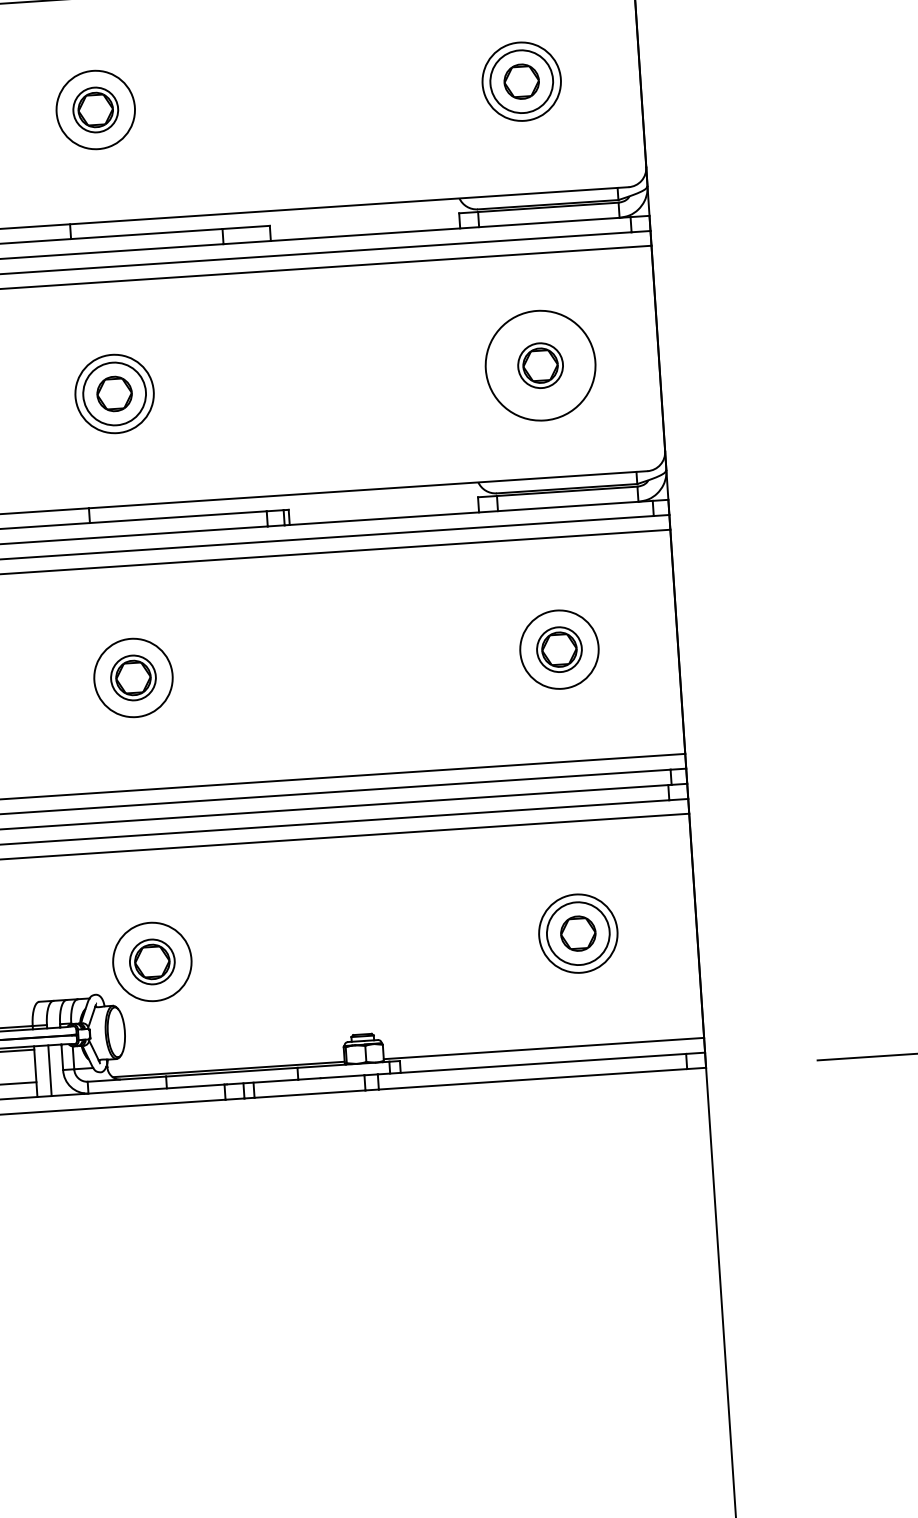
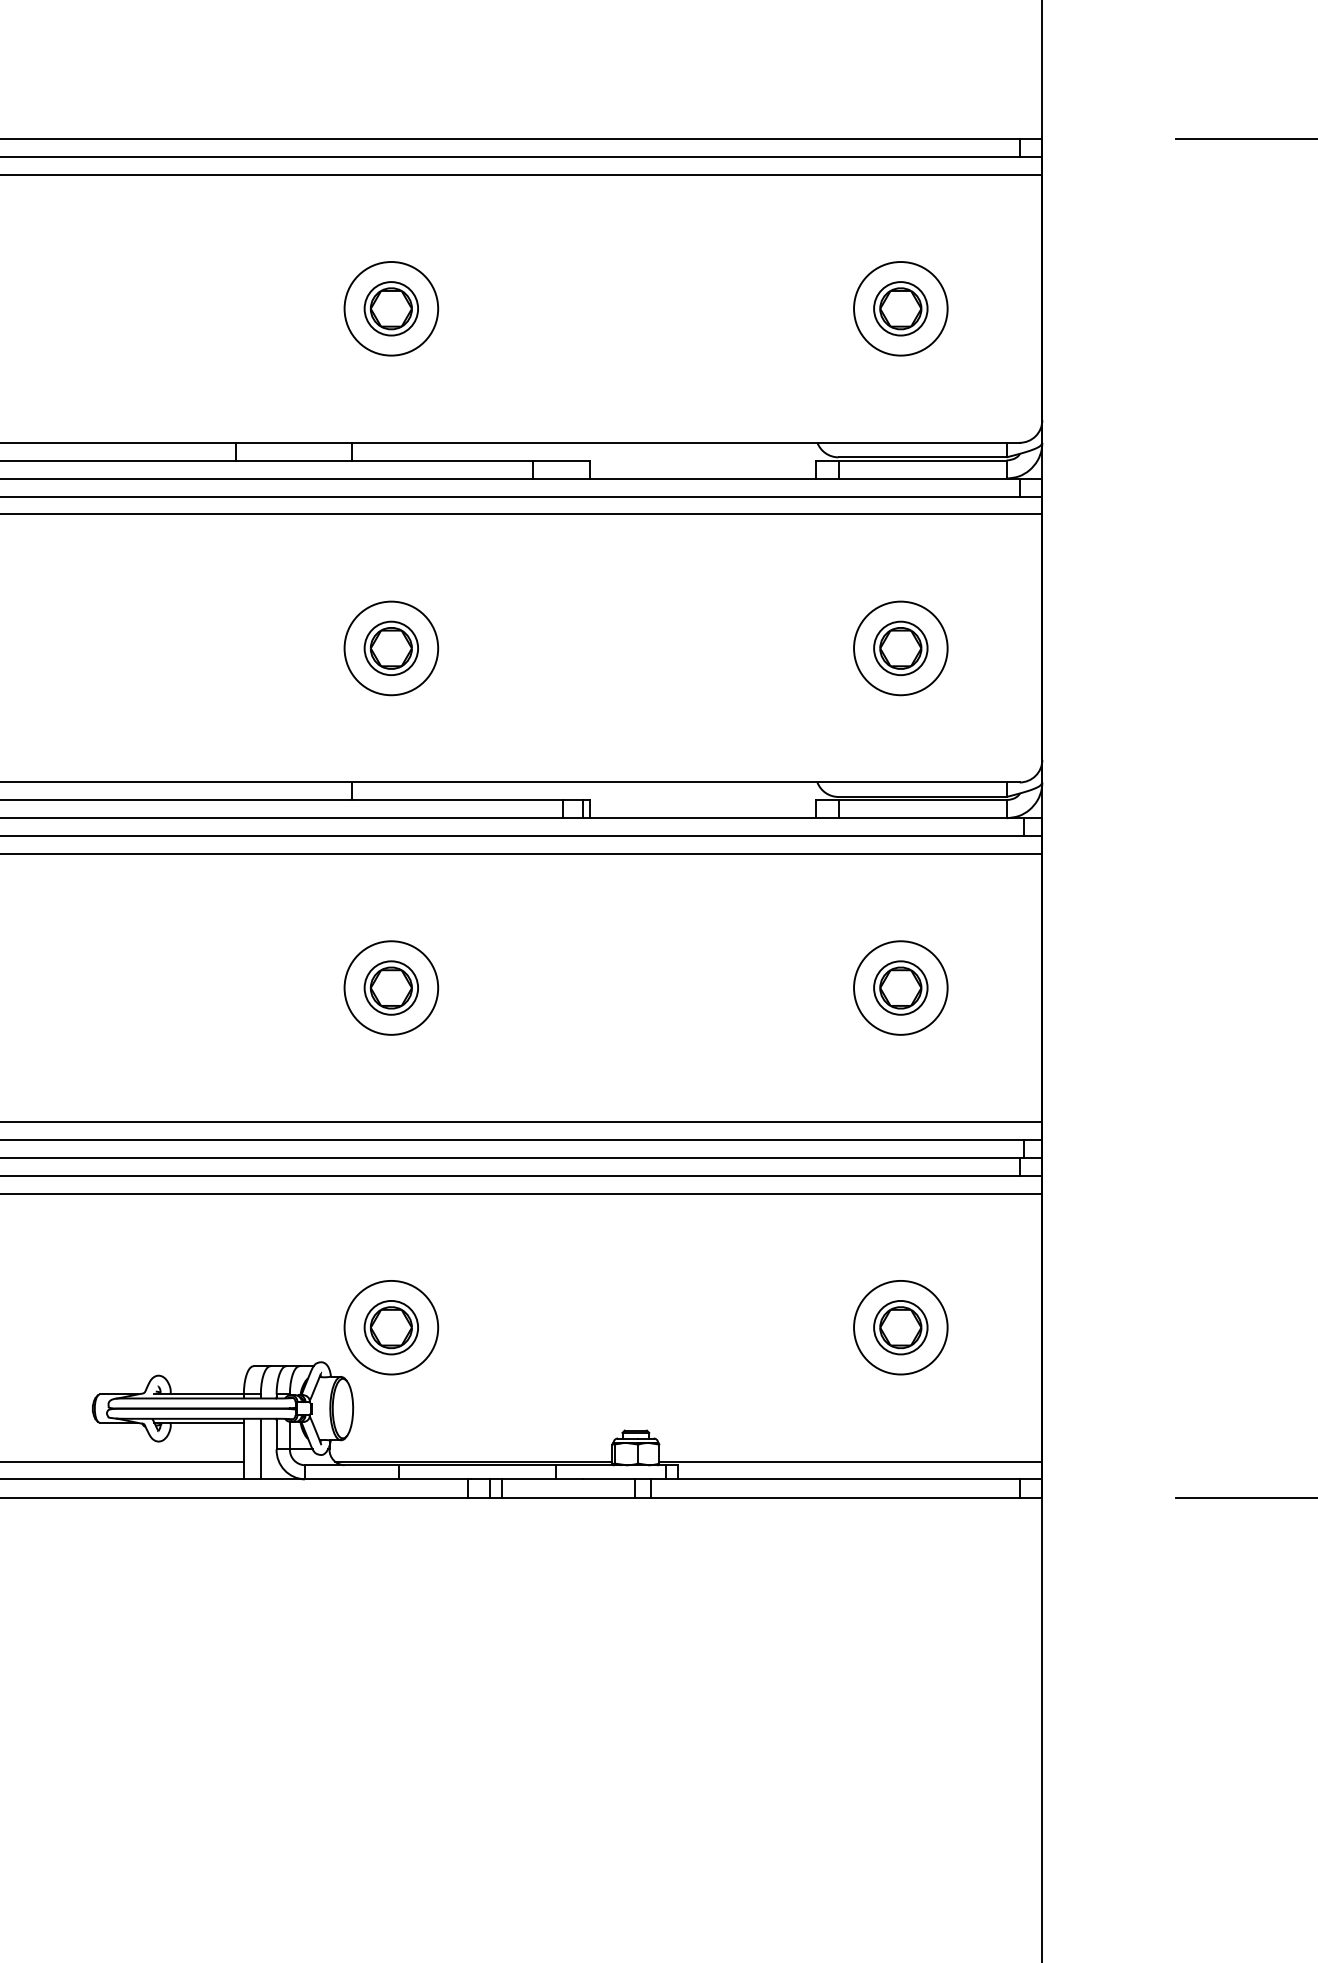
circle: (521, 81) -> (900, 308), size x0.71
circle: (540, 365) -> (900, 648), size x0.71
circle: (114, 394) -> (391, 648), size x0.71
circle: (578, 933) -> (900, 1327), size x0.71

